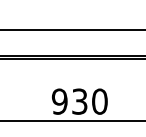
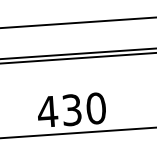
text: (59, 101) -> (47, 111), 930 -> 430

